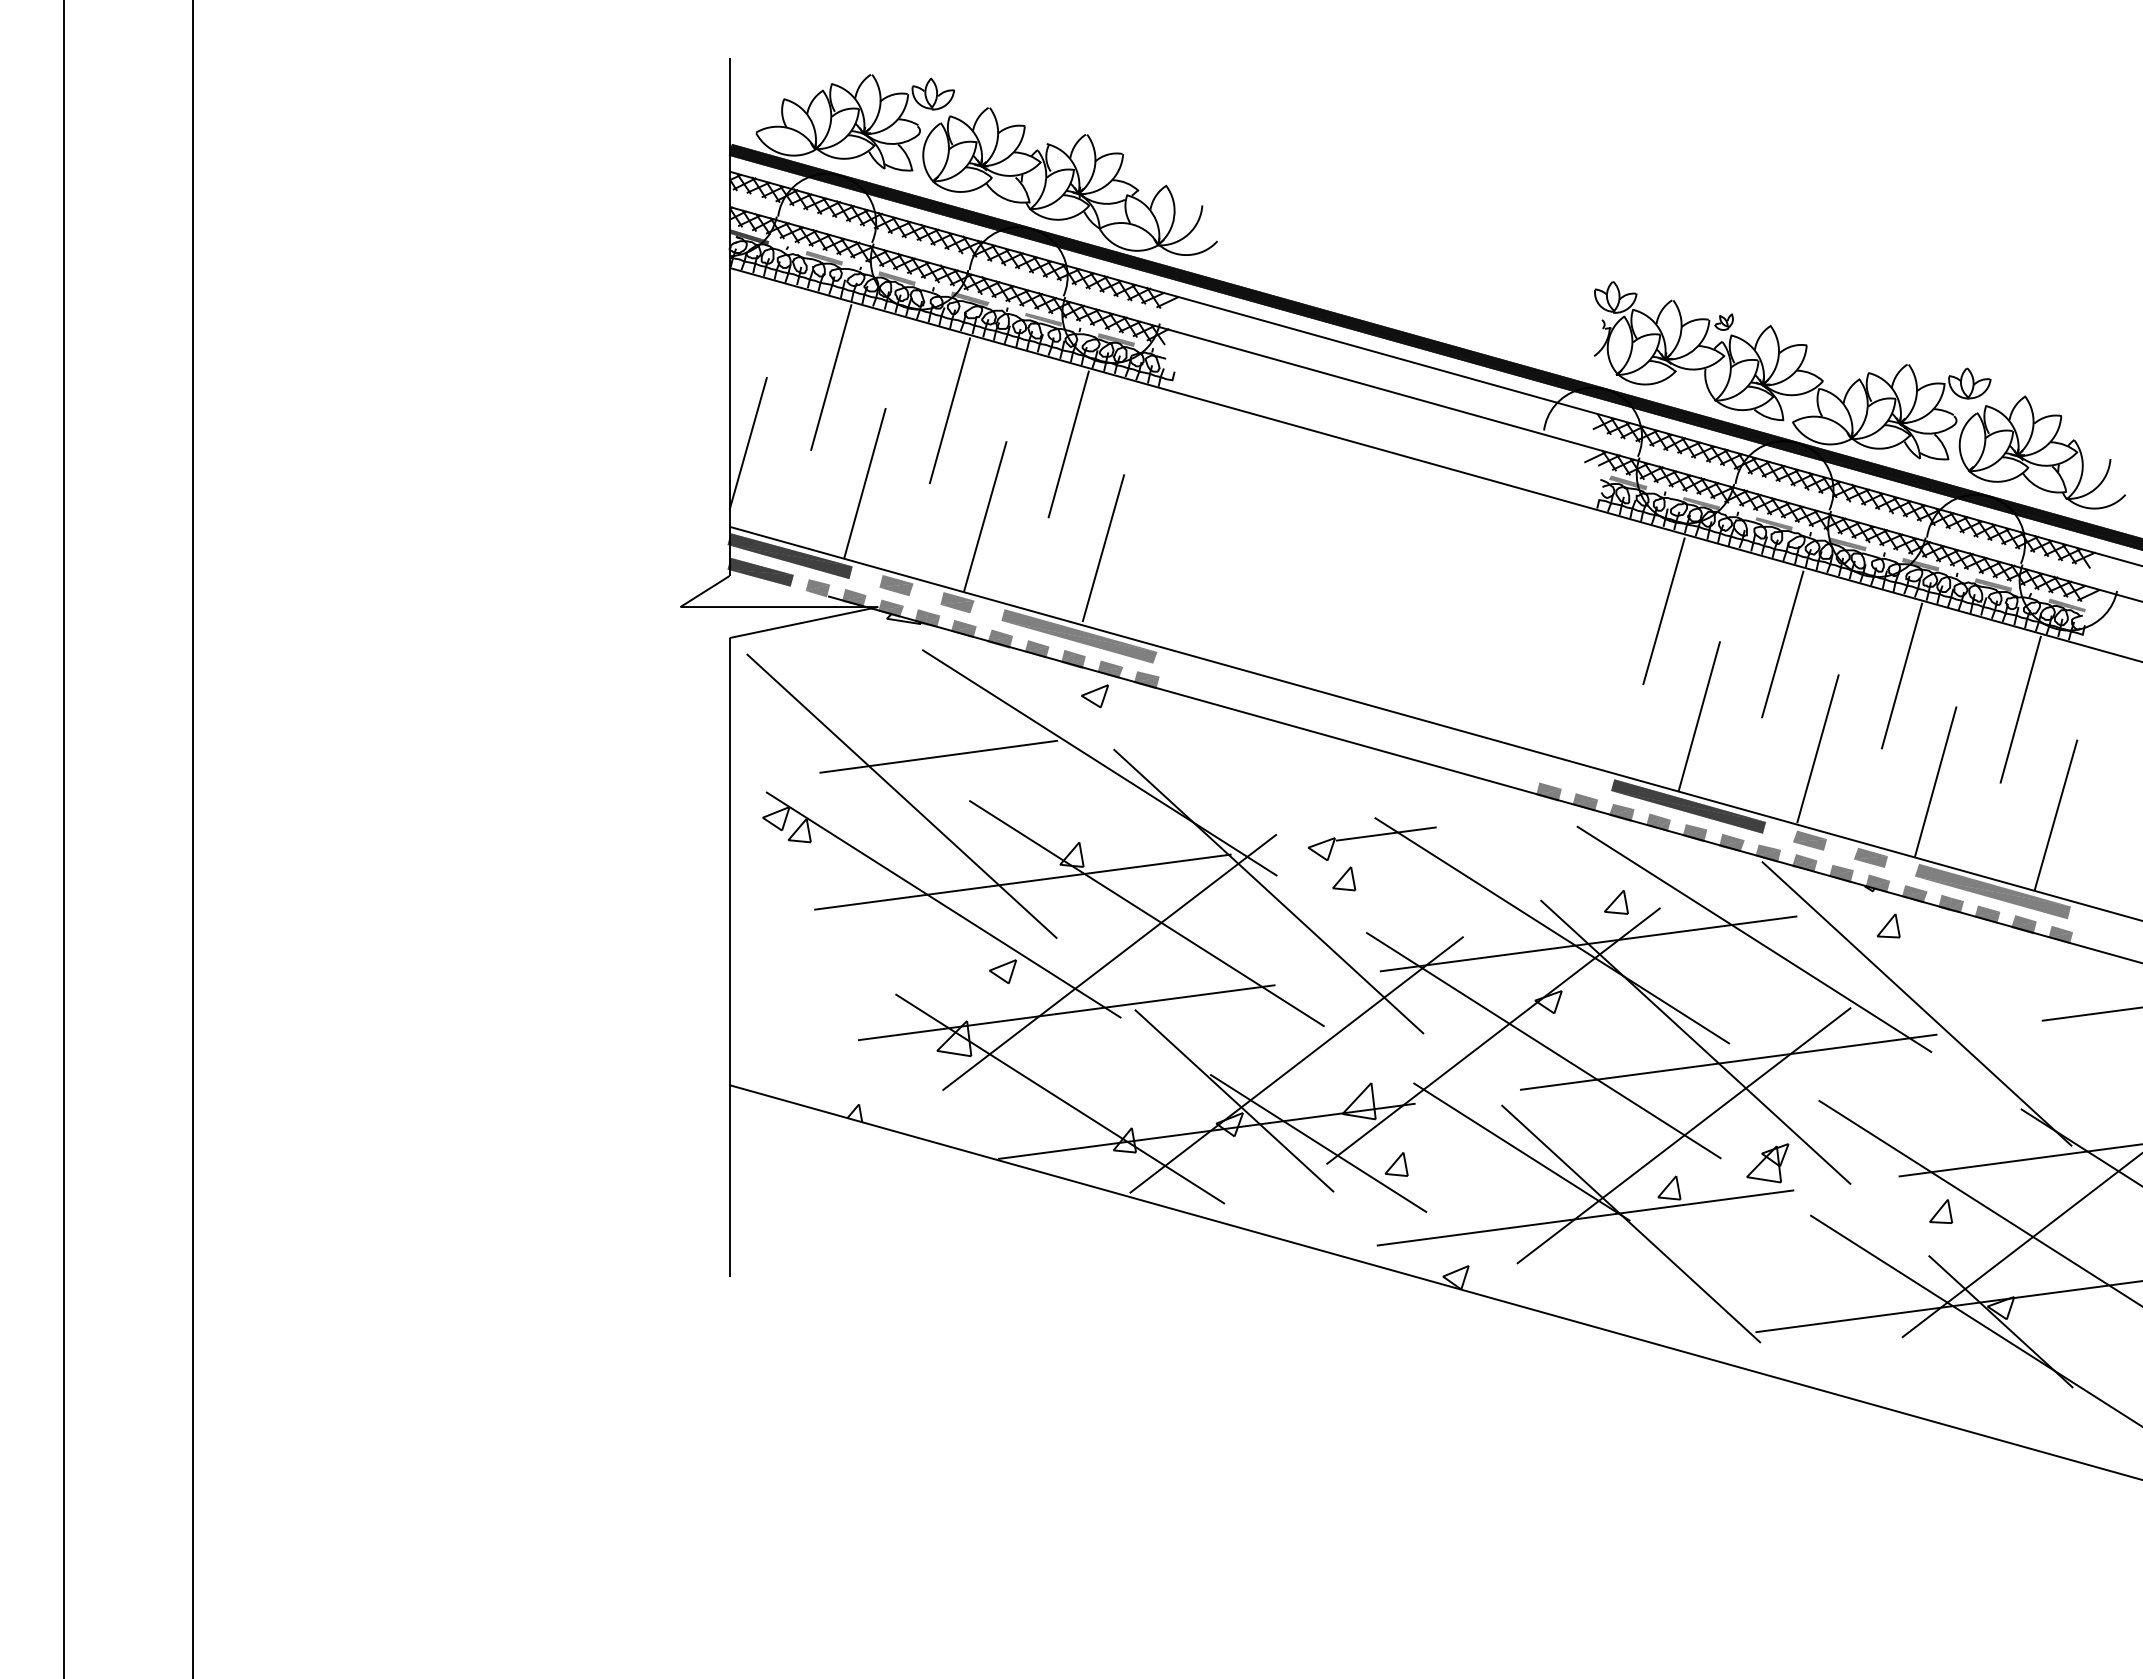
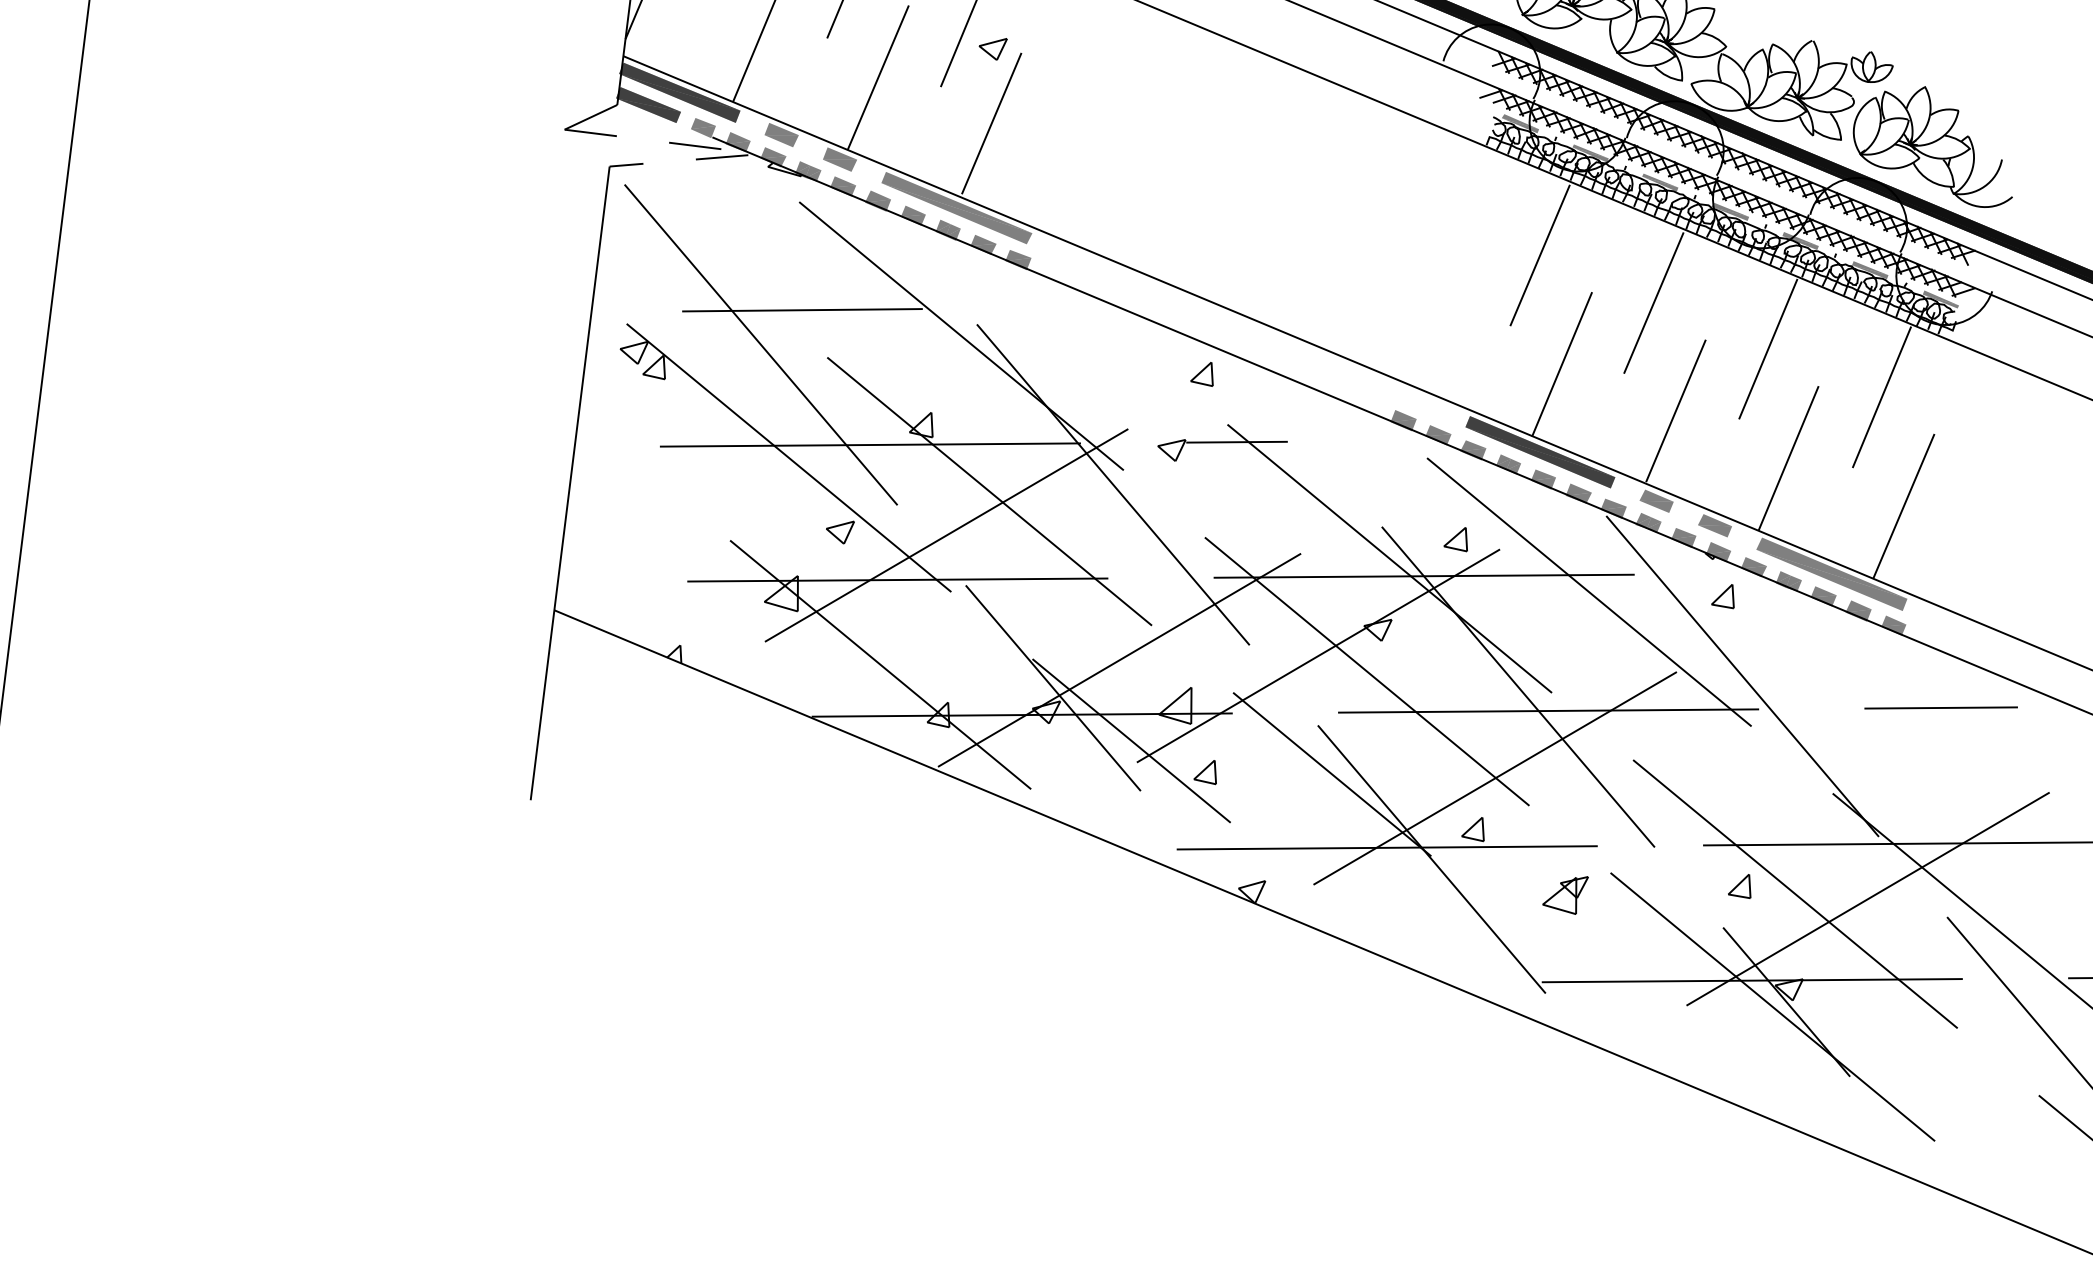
line: (856, 607) -> (739, 151), solid -> dashed
part: (1094, 696) -> (992, 48), moved
part: (1344, 878) -> (1203, 373), moved
part: (1767, 1163) -> (1564, 893), moved

